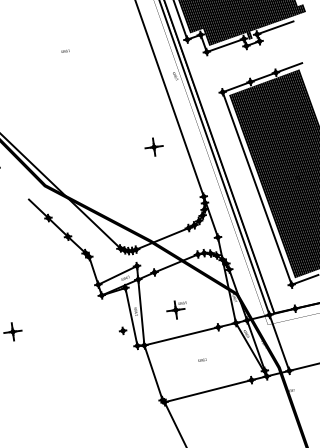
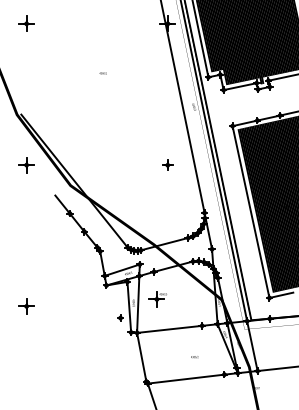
part: (153, 147) -> (167, 165), size x0.7
part: (176, 310) -> (157, 299), moved
text: (202, 360) -> (194, 357), moved

